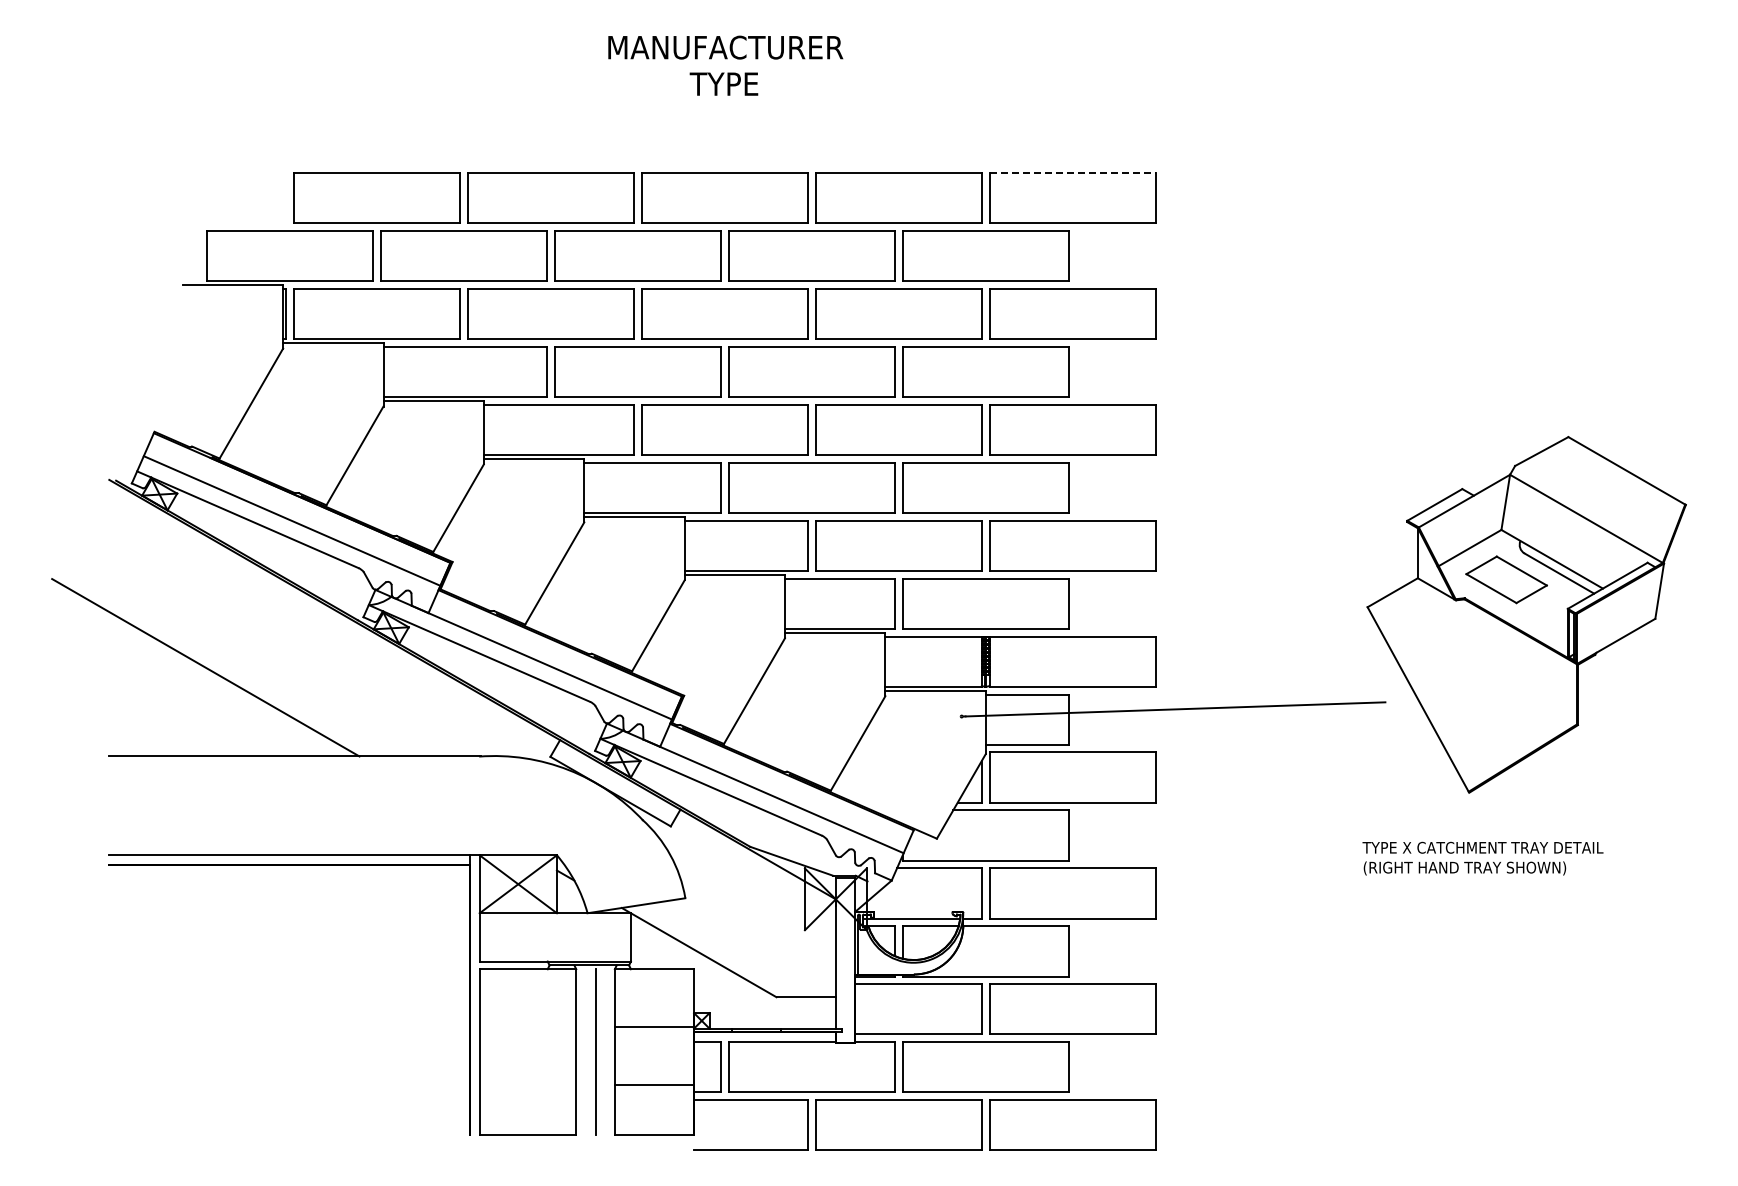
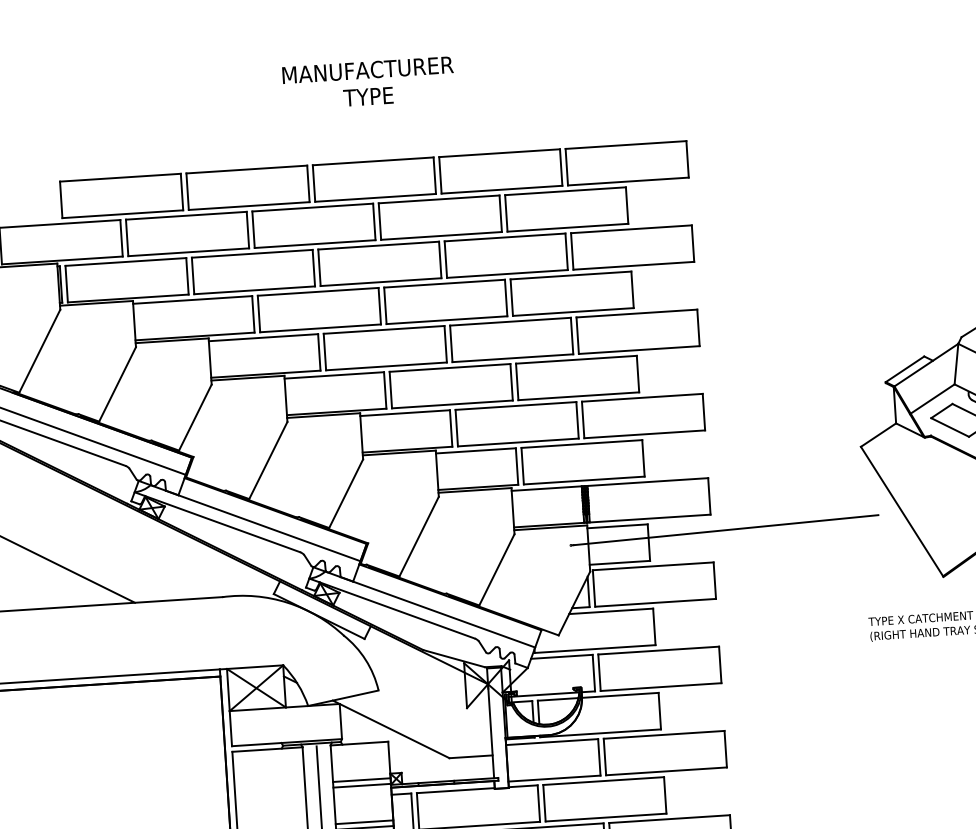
line: (1073, 173) -> (626, 145), dashed -> solid
line: (654, 1019) -> (361, 780), added
line: (654, 1077) -> (364, 822), added

